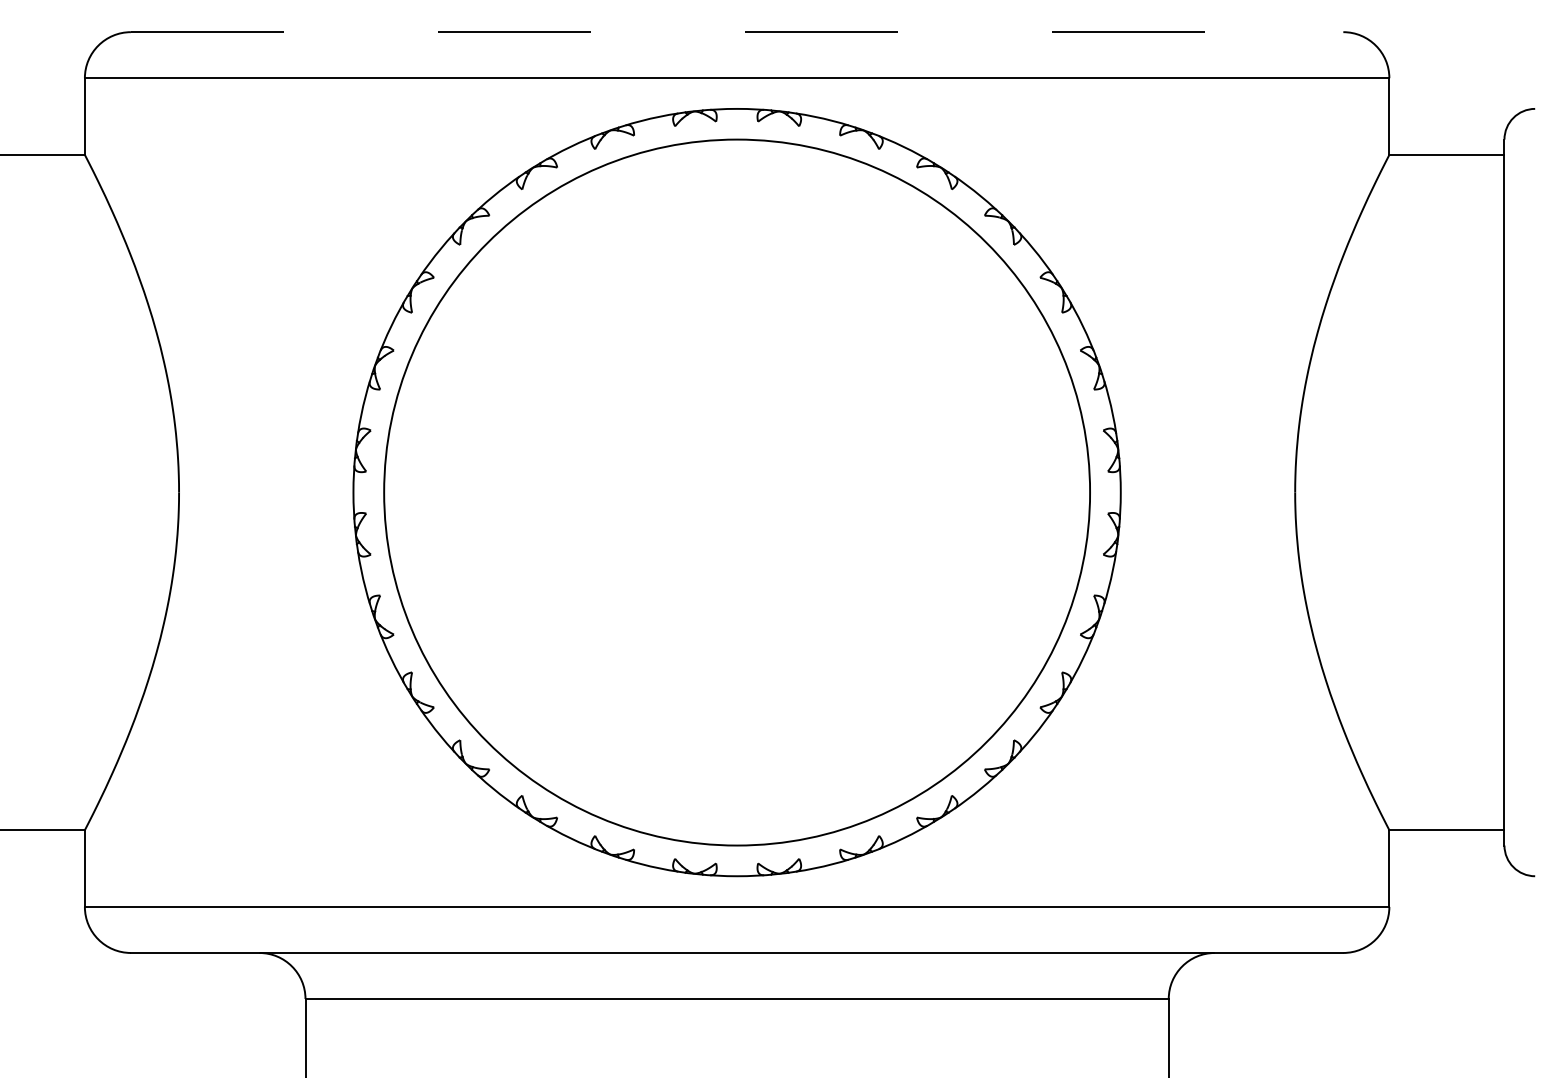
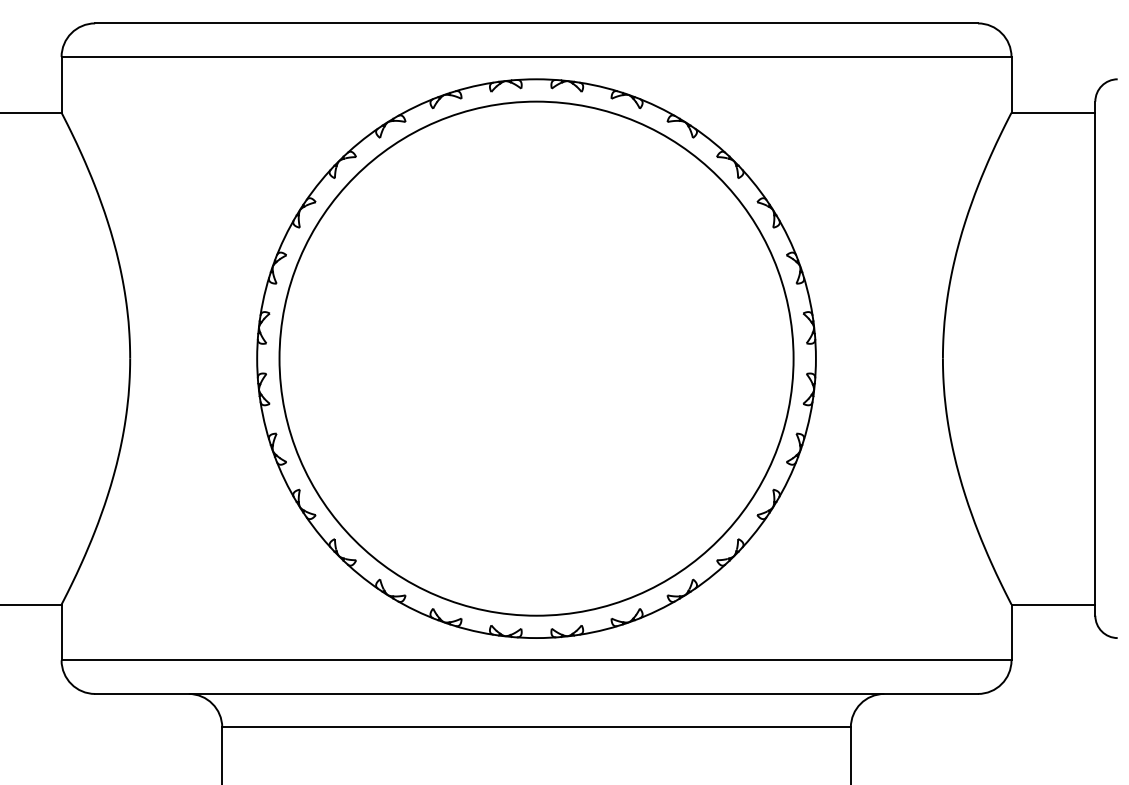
line: (737, 32) -> (536, 23), dashed -> solid

